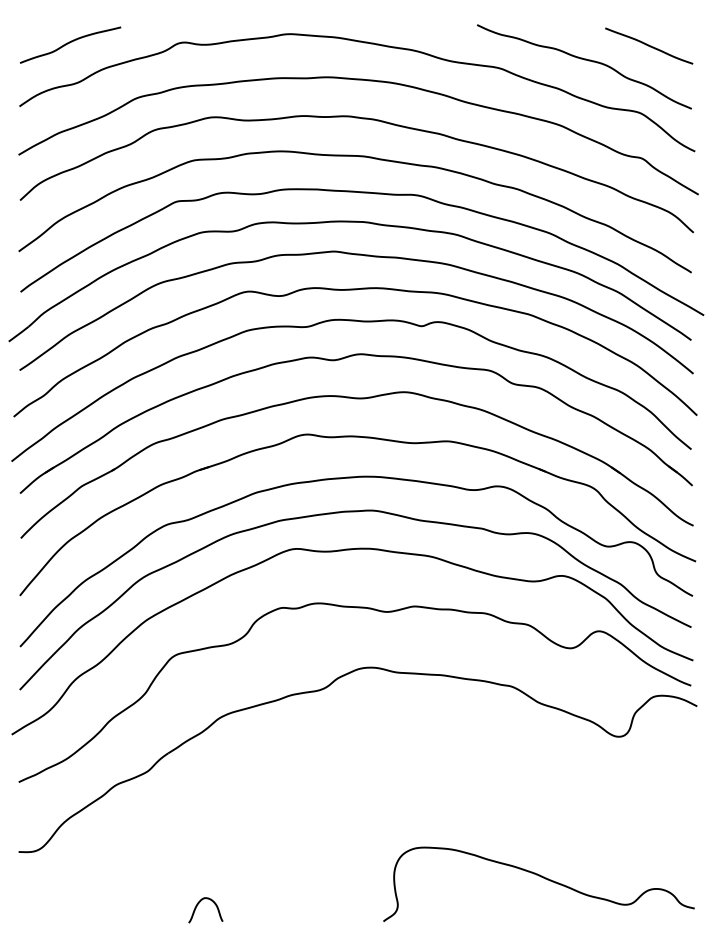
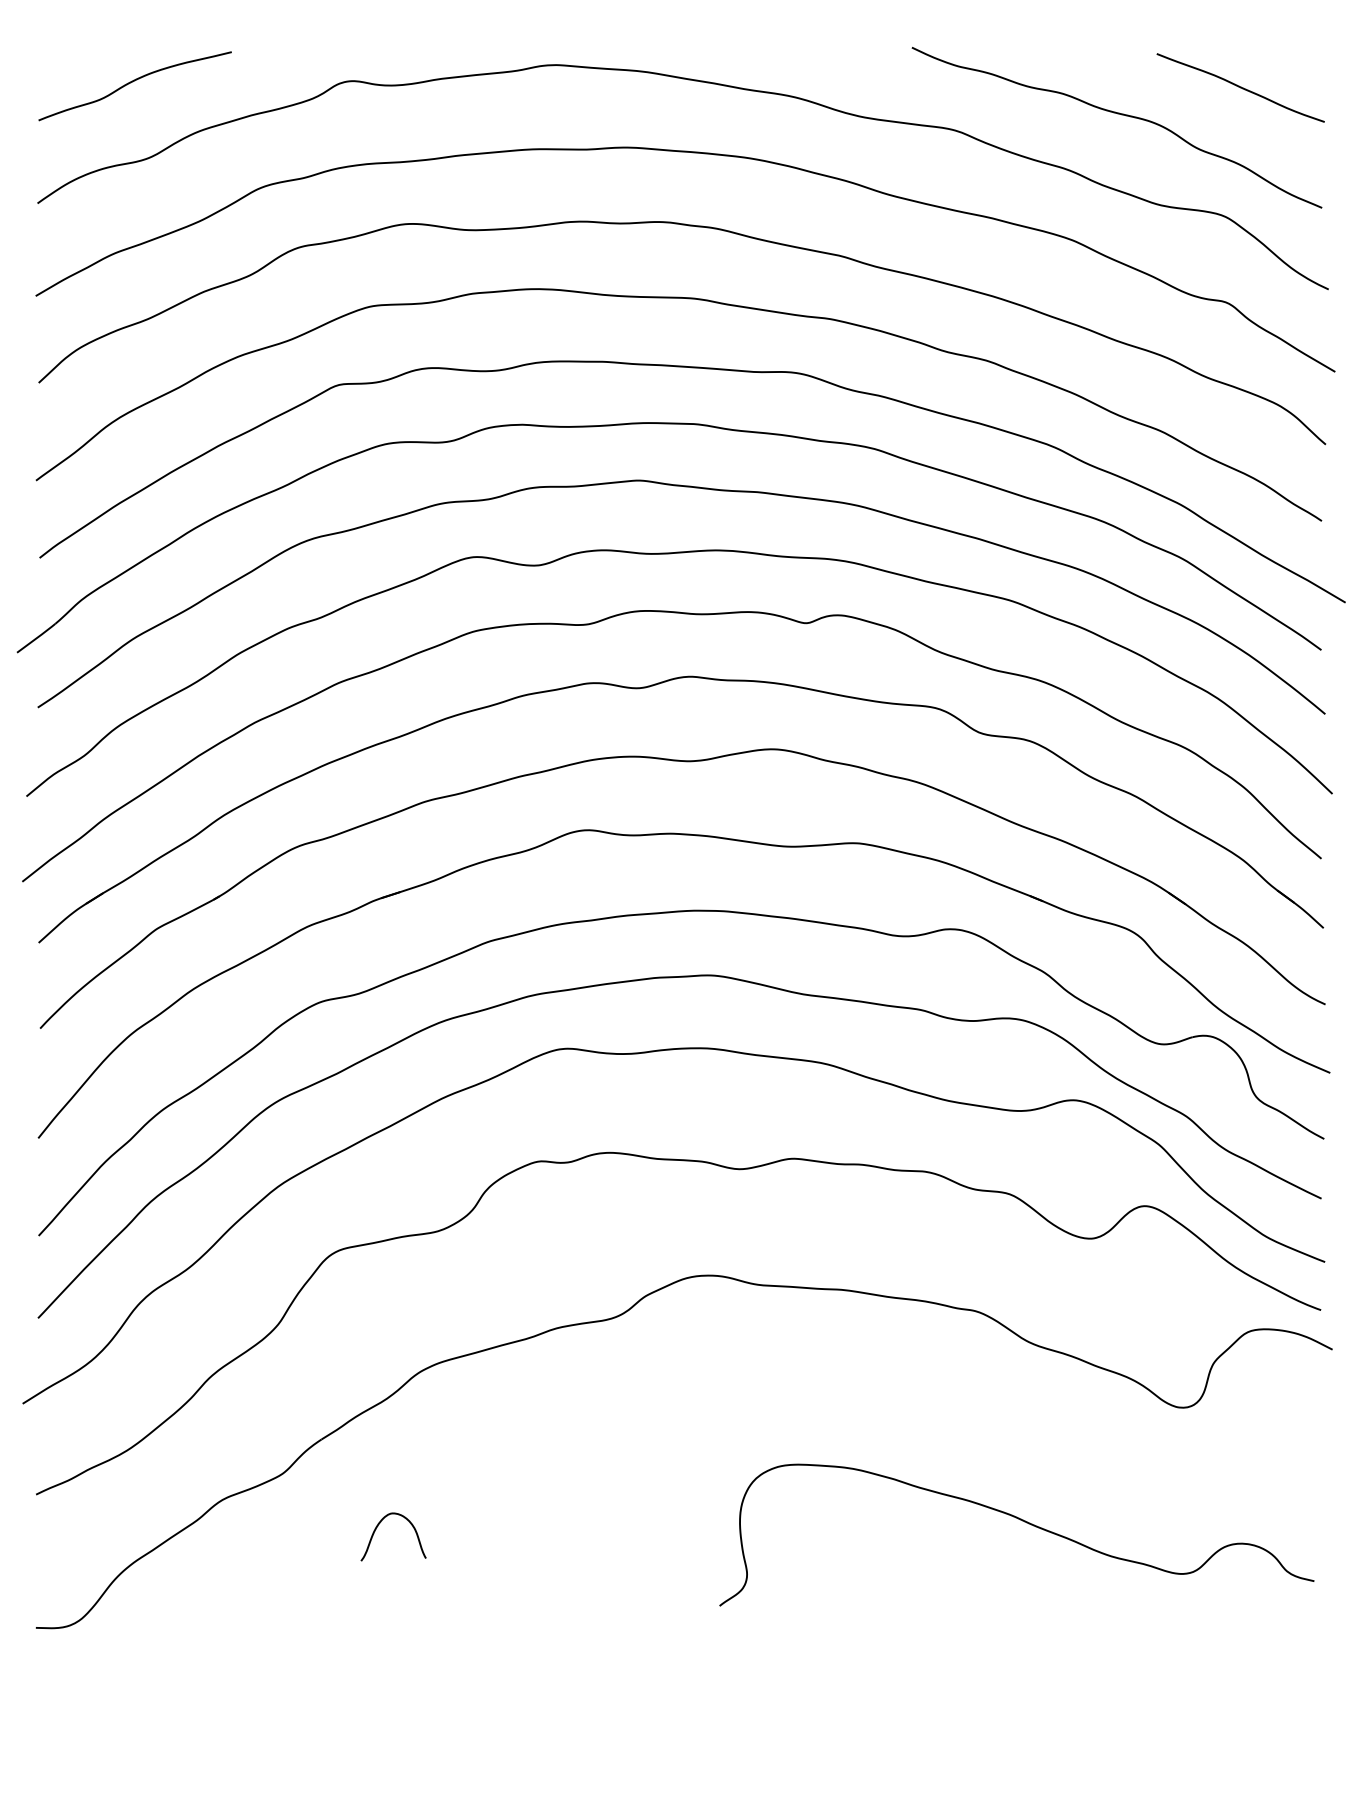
curve: (541, 877) -> (1021, 1521), moved
curve: (197, 906) -> (377, 1529), moved

